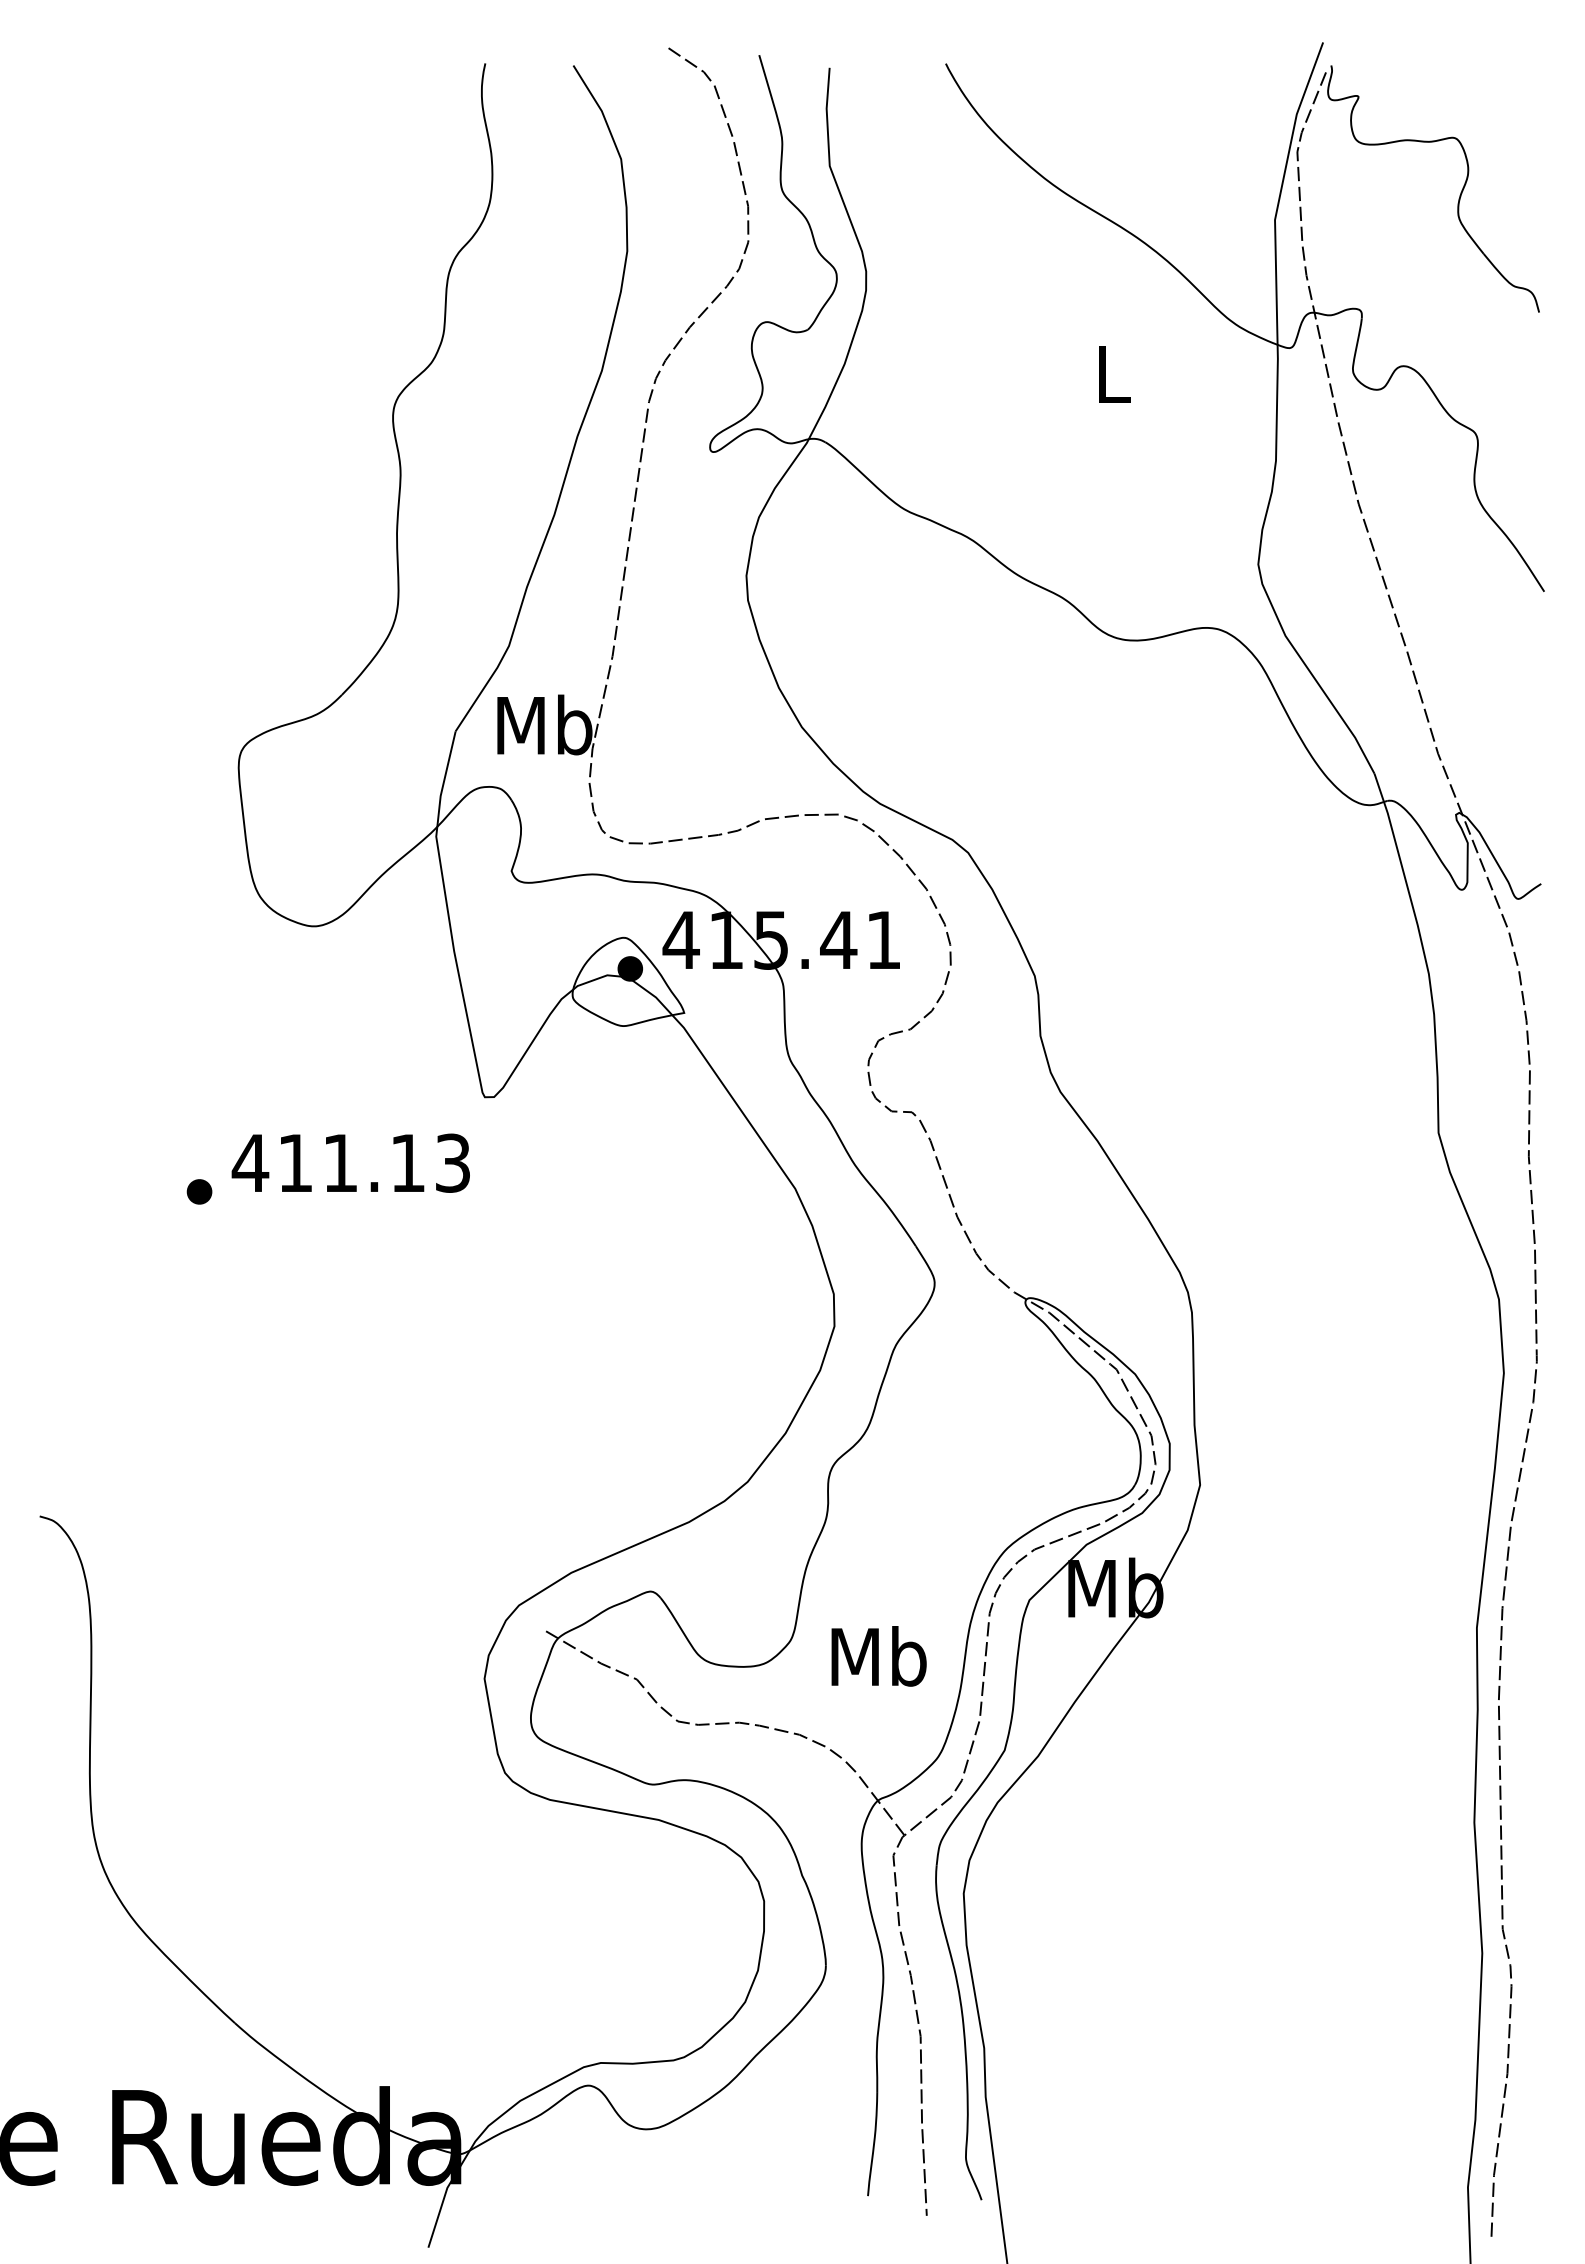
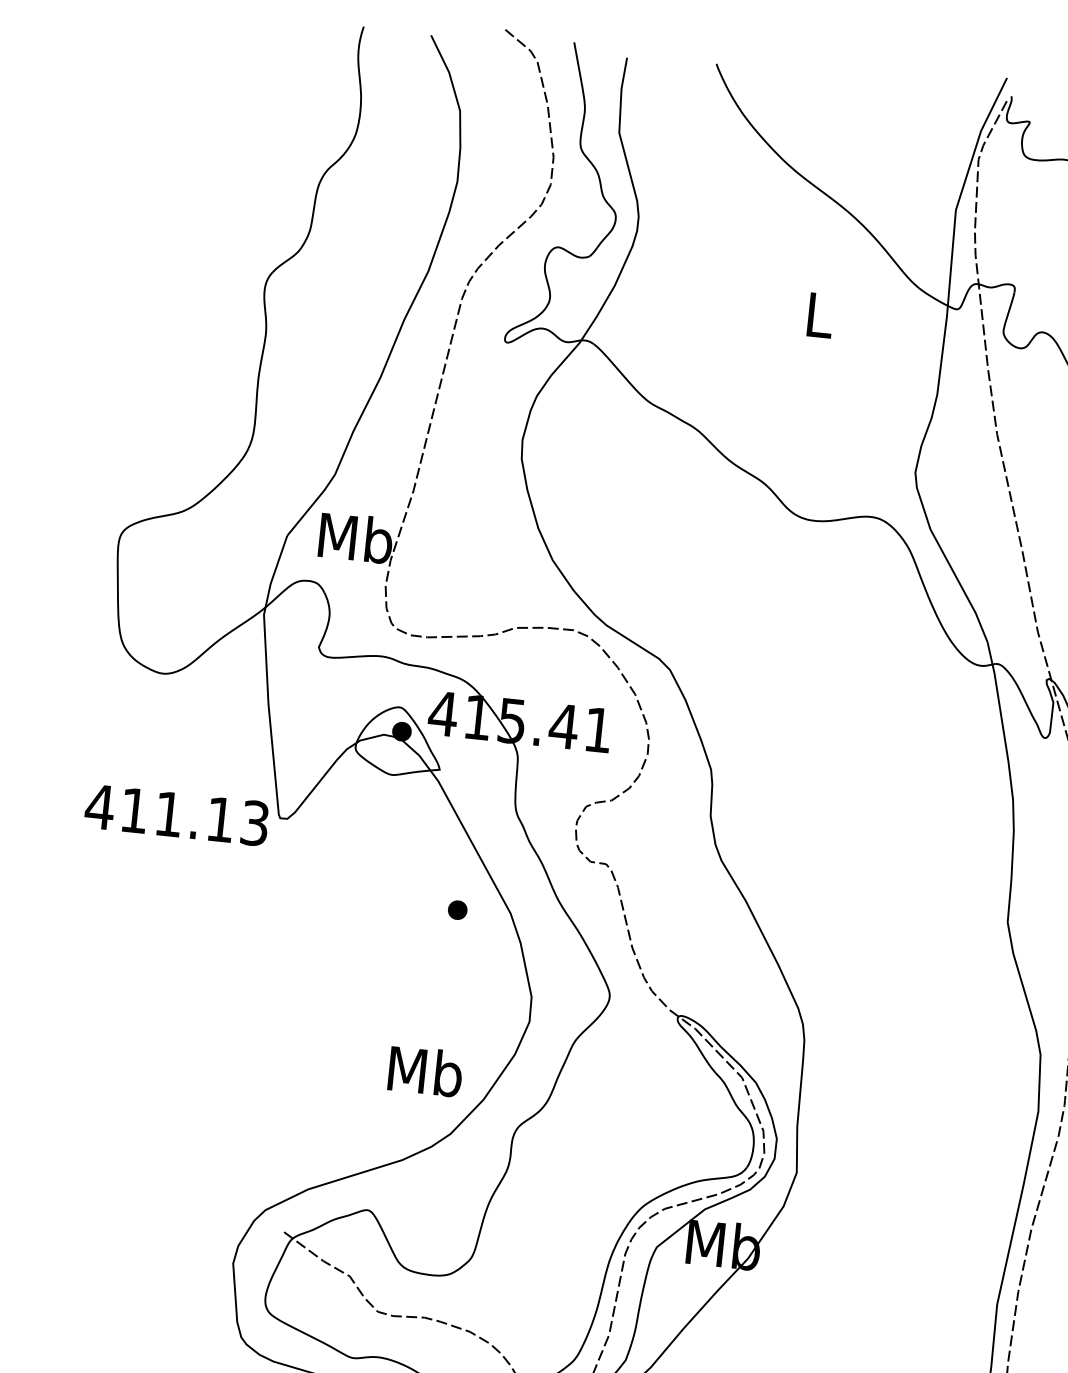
text: (350, 1162) -> (176, 814), moved
part: (199, 1191) -> (457, 909), moved
text: (878, 1656) -> (425, 1071), moved

